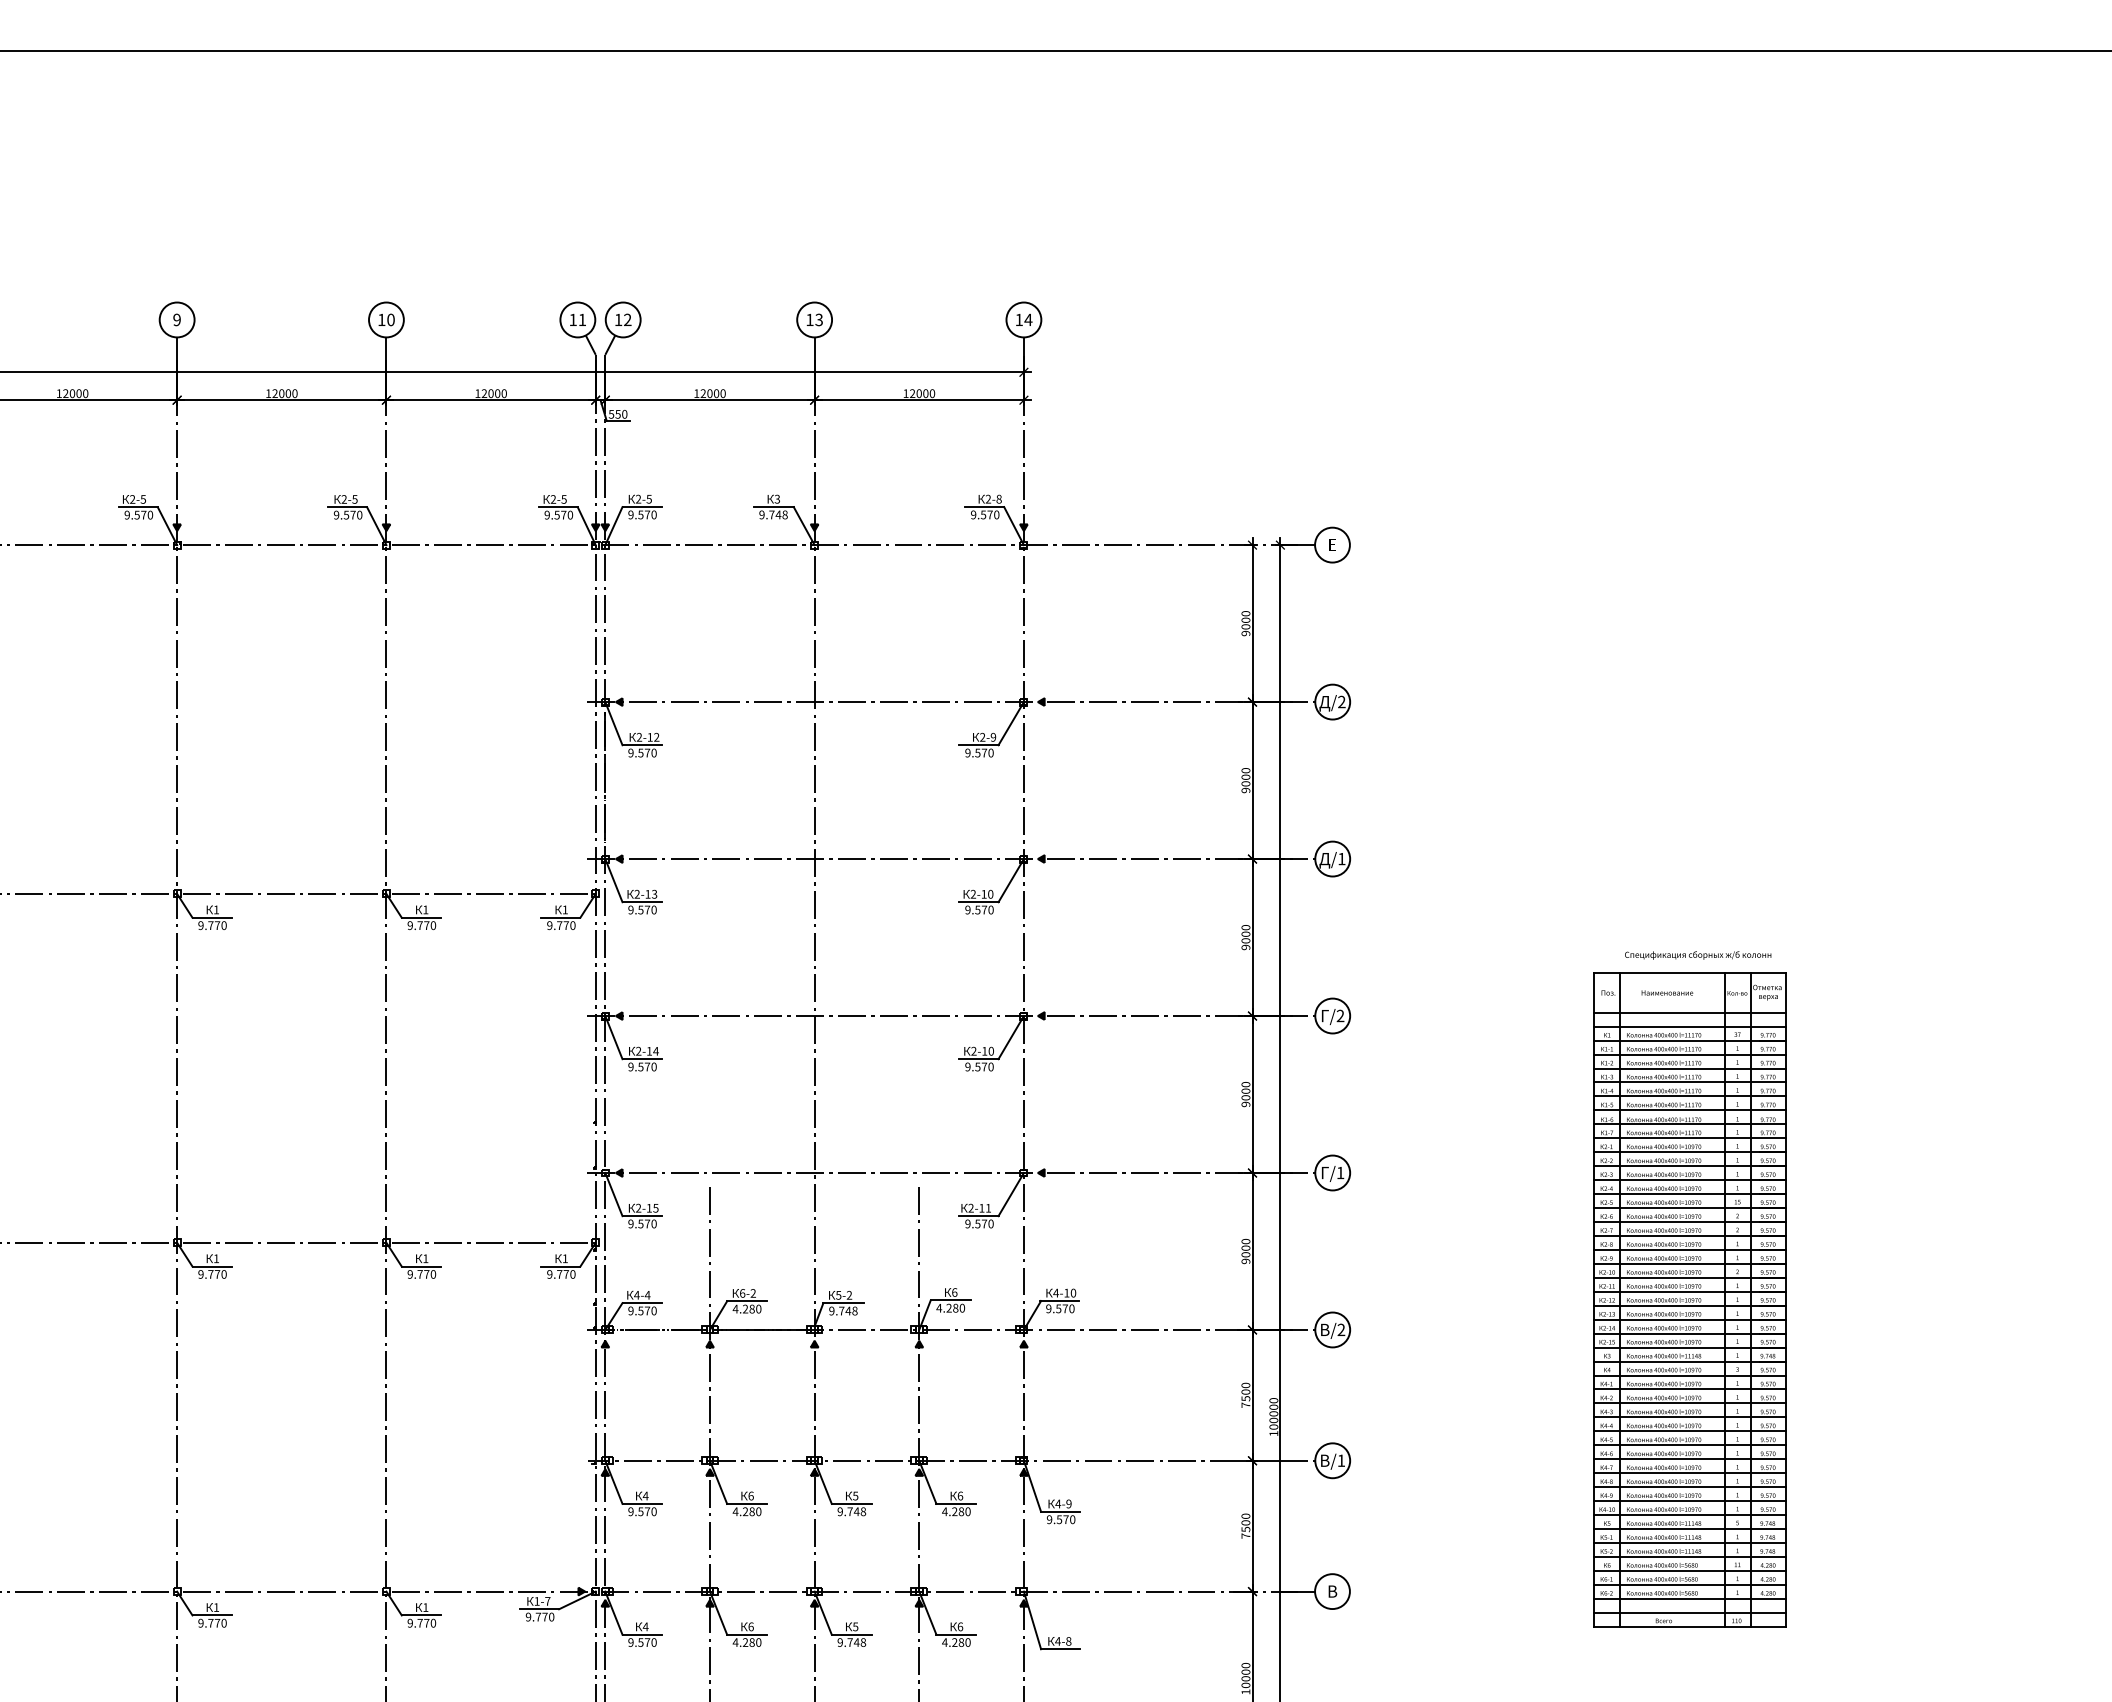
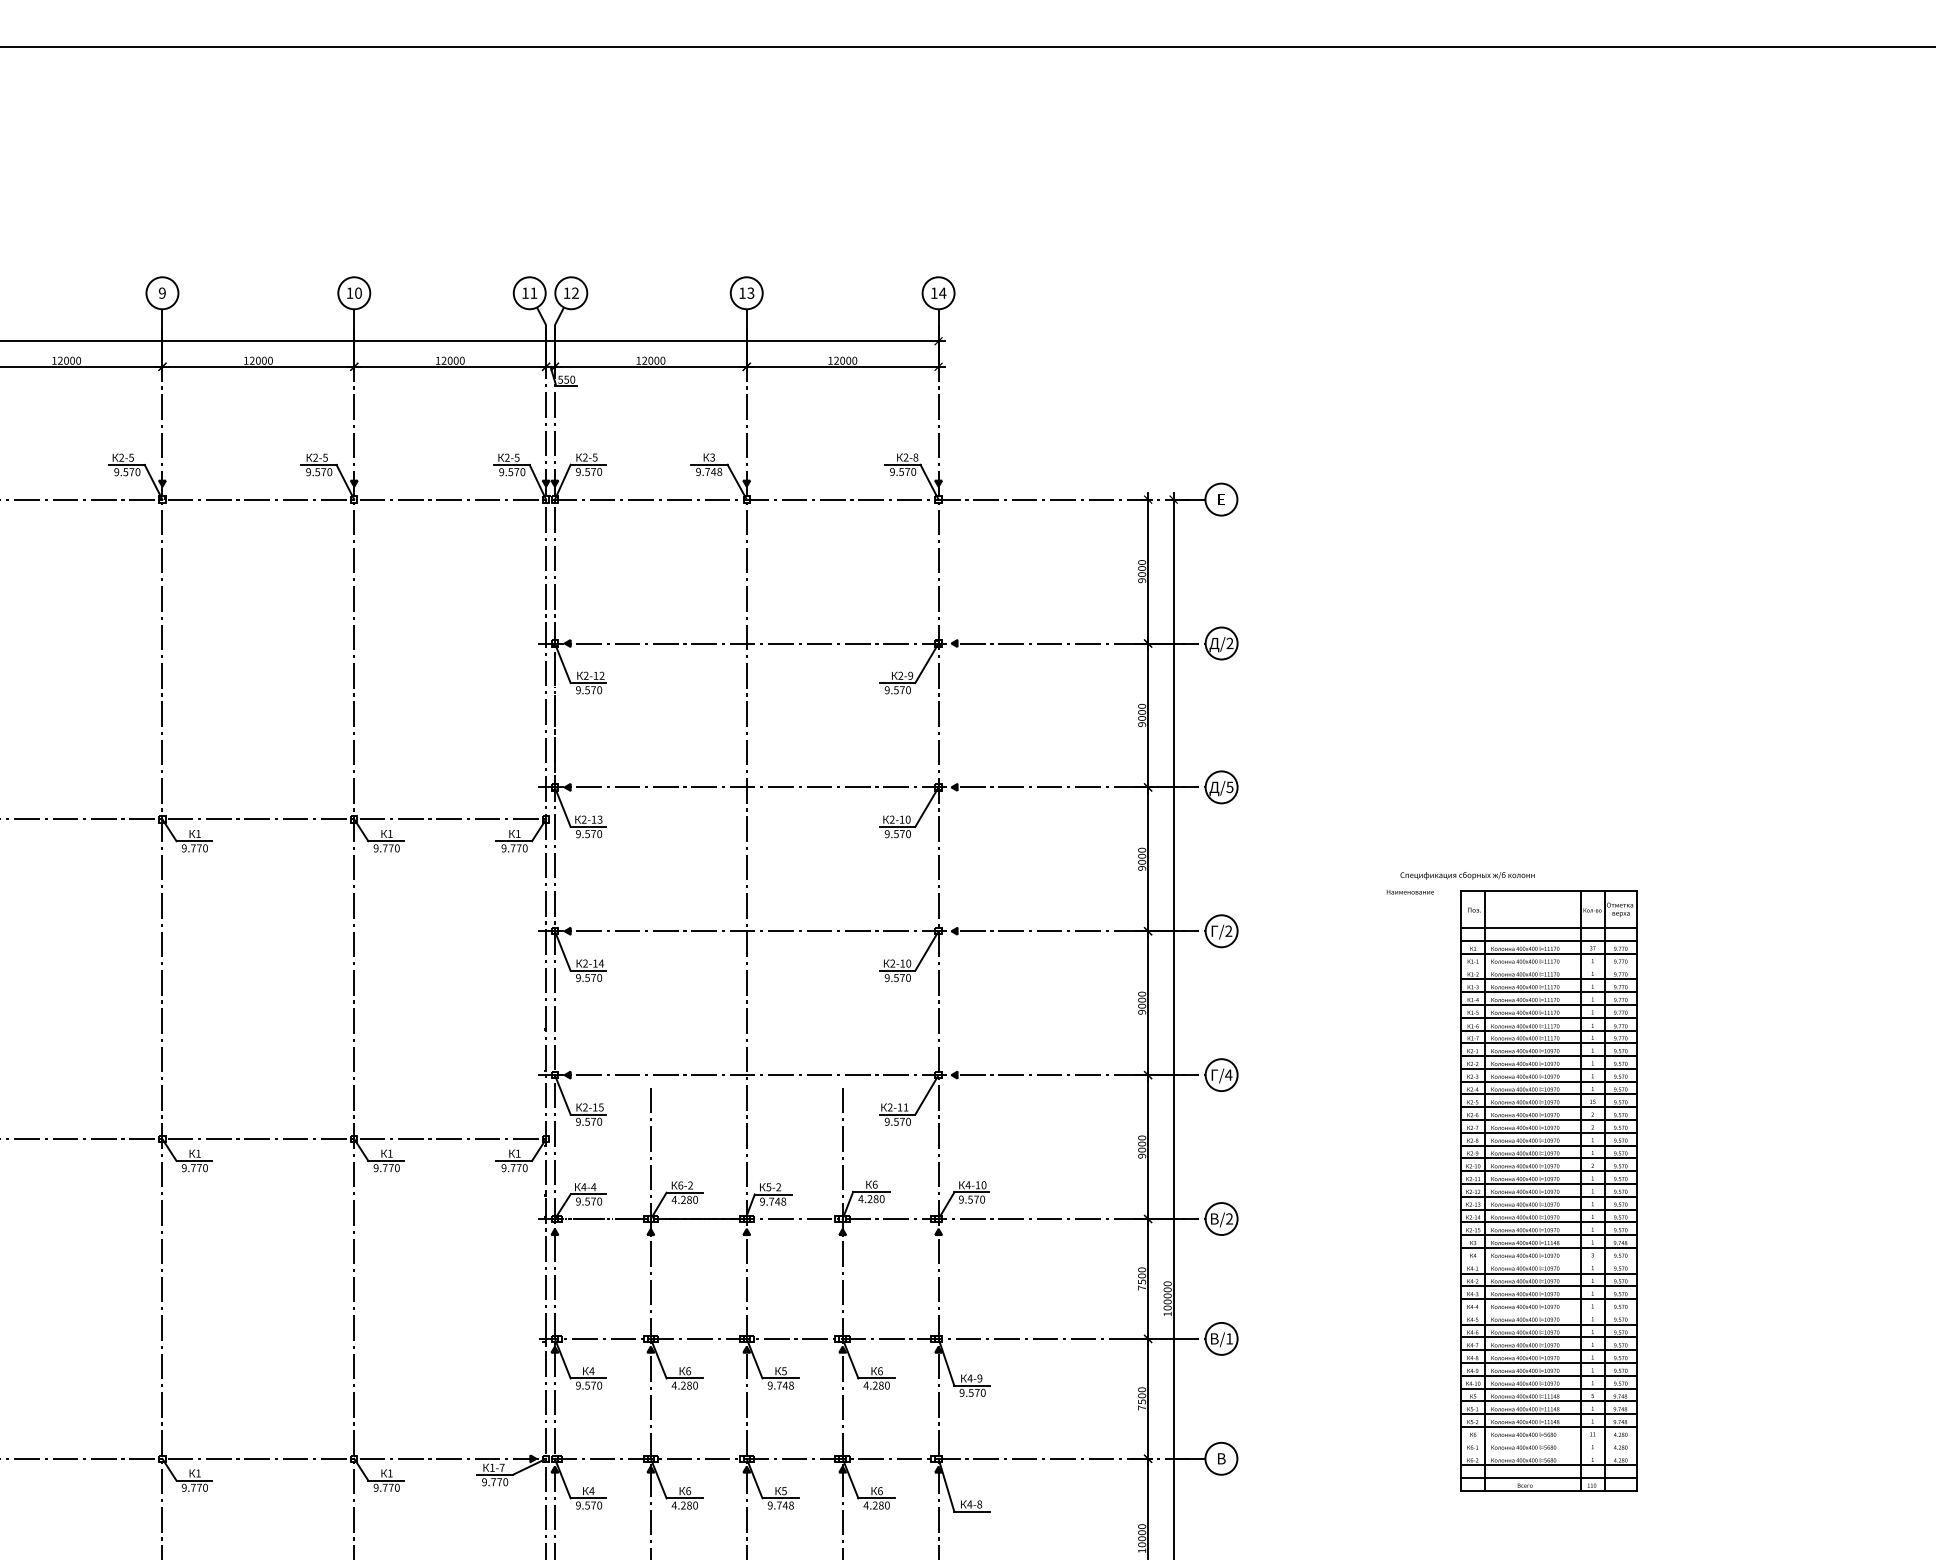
text: (1341, 859) -> (1229, 787), /1 -> /5
text: (1698, 955) -> (1467, 875), moved
text: (1666, 993) -> (1409, 892), moved
line: (1690, 1054) -> (1549, 966), removed
text: (1340, 1172) -> (1228, 1074), /1 -> /4
line: (1690, 1375) -> (1549, 1260), removed
line: (1690, 1430) -> (1549, 1311), removed
line: (1690, 1570) -> (1549, 1439), removed
line: (1690, 1584) -> (1549, 1452), removed

